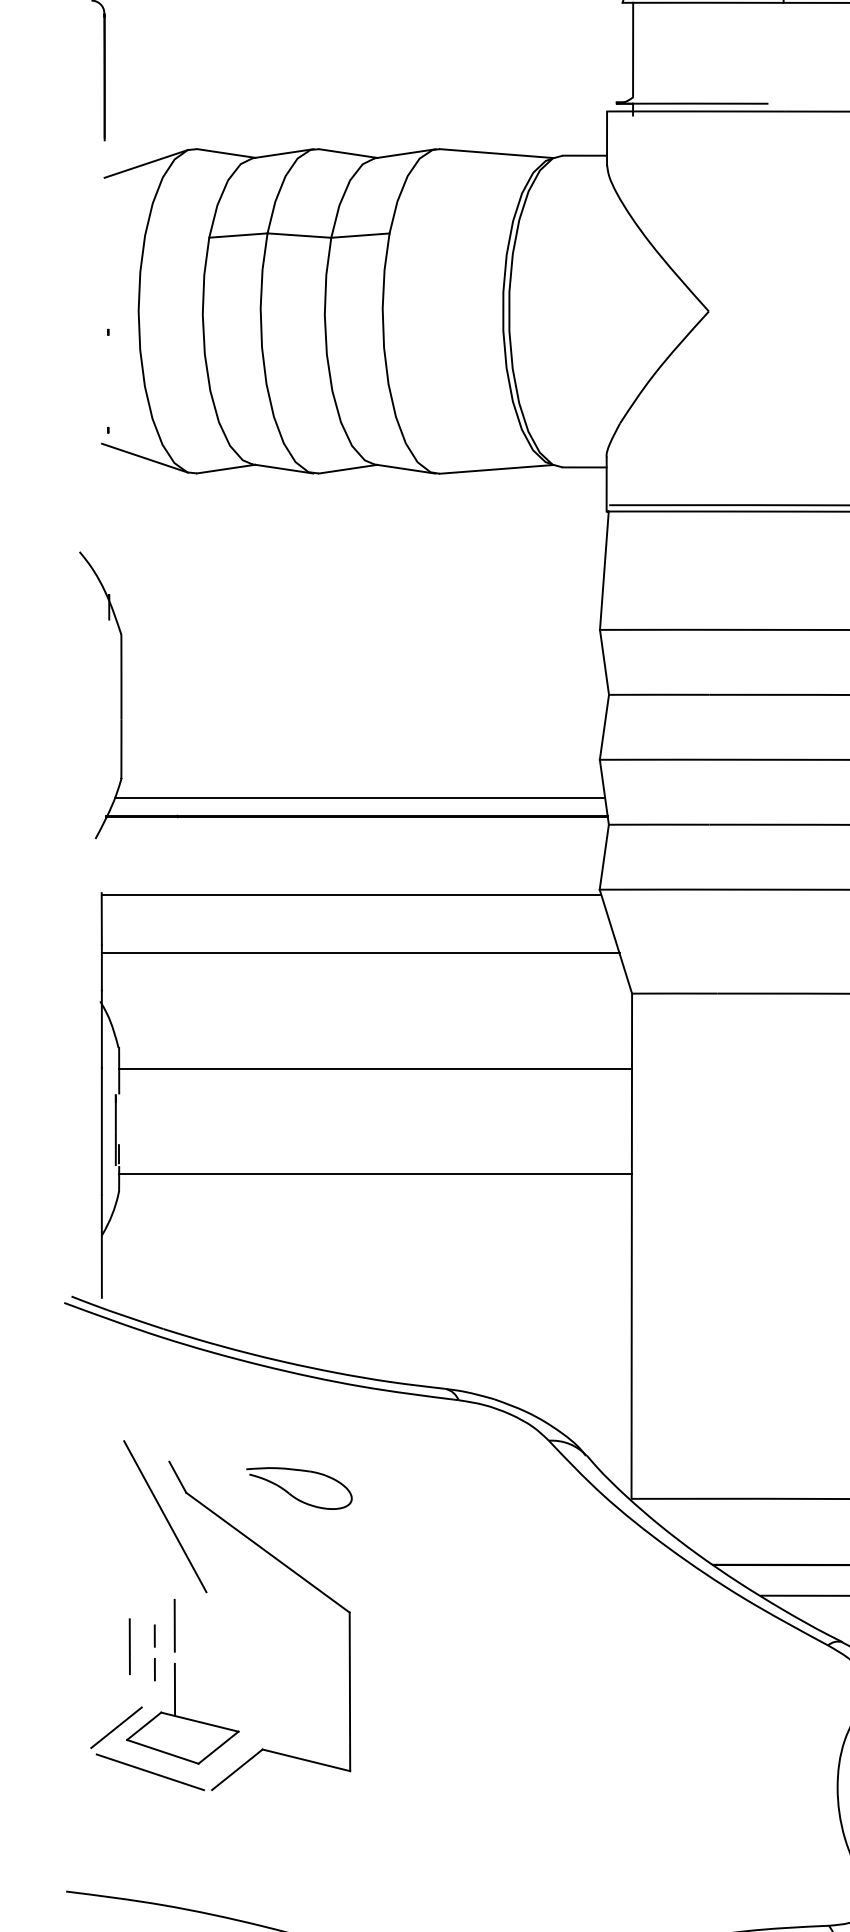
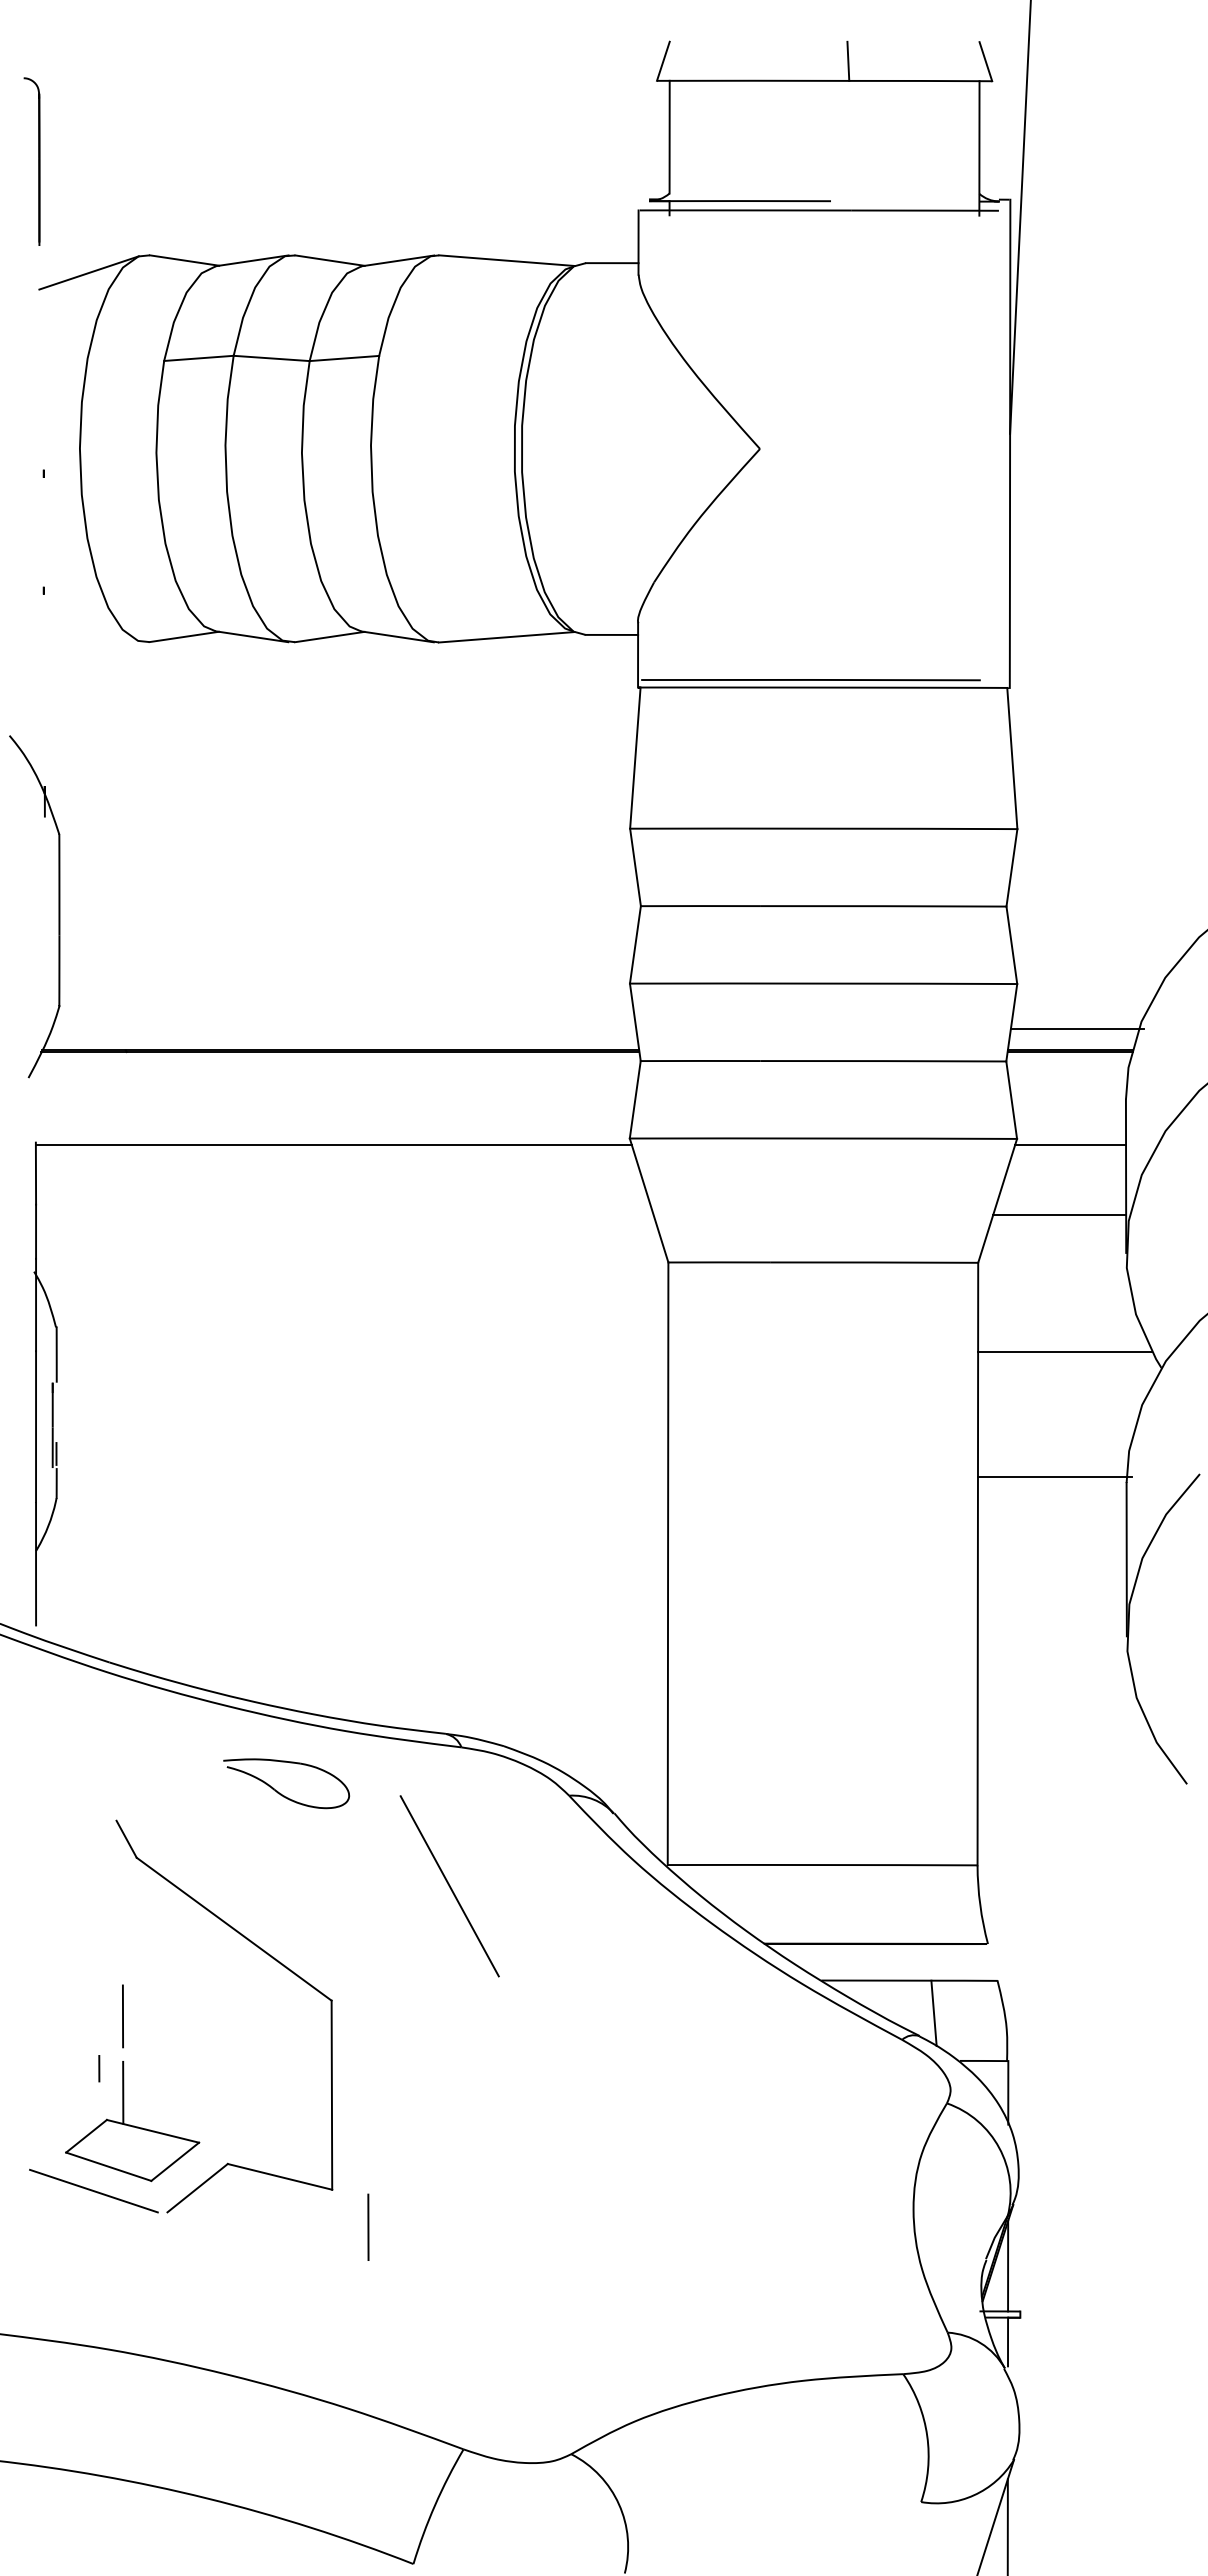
line: (144, 457) -> (87, 623), removed
line: (359, 797) -> (343, 1028), removed
line: (360, 953) -> (344, 1214), removed
line: (375, 1069) -> (362, 1352), removed
line: (375, 1173) -> (362, 1477), removed
part: (295, 1496) -> (281, 1793), moved
line: (165, 1516) -> (449, 1886), moved
line: (155, 1635) -> (99, 2028), removed
line: (129, 1645) -> (368, 2226), moved
line: (116, 1727) -> (53, 2137), removed

